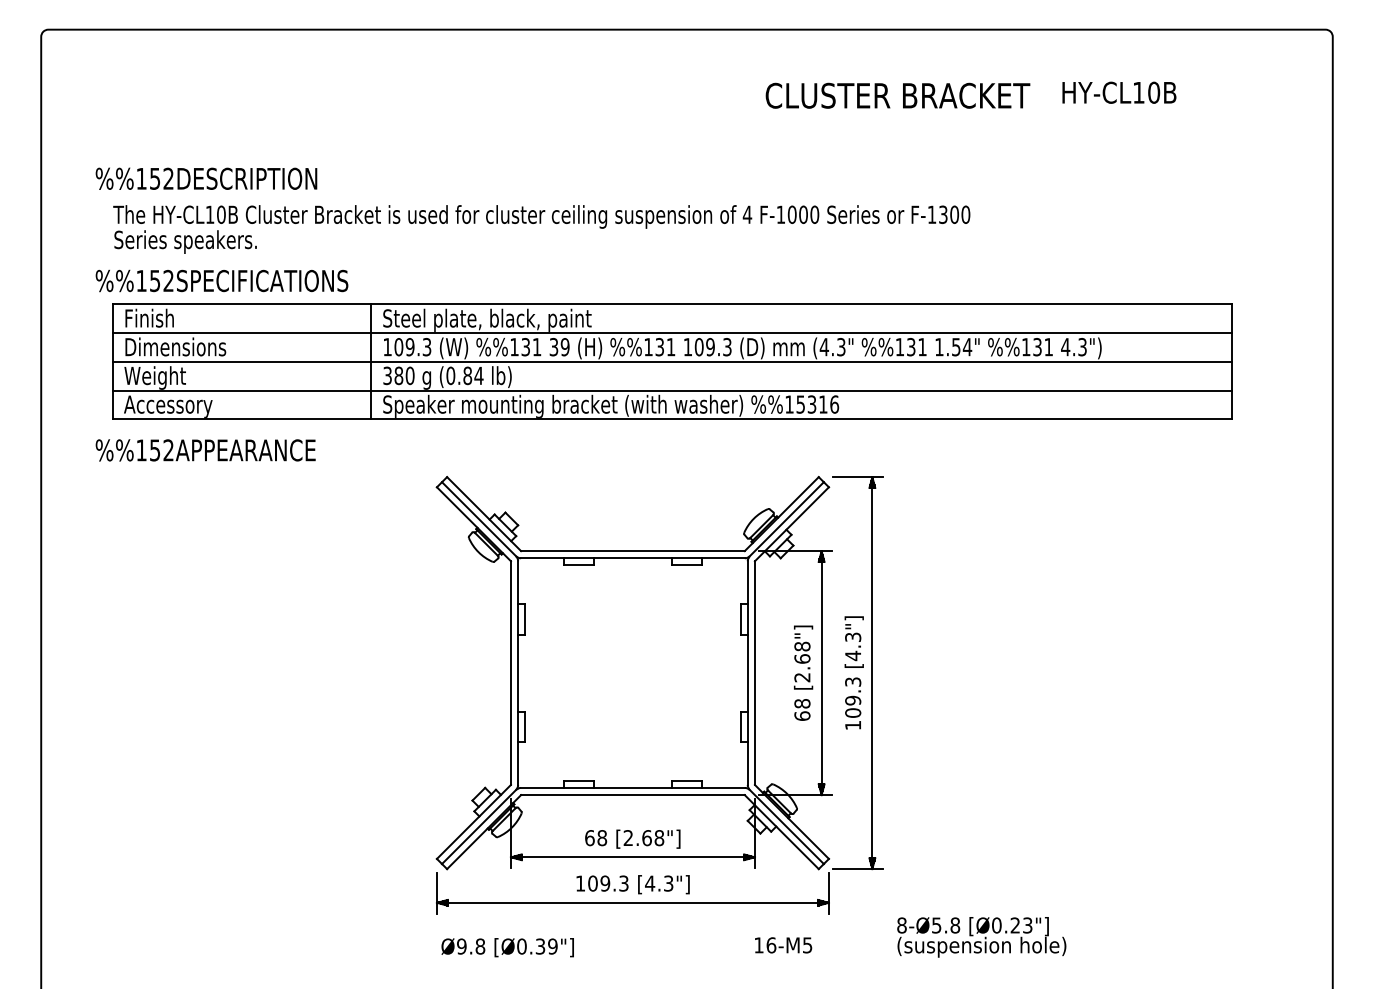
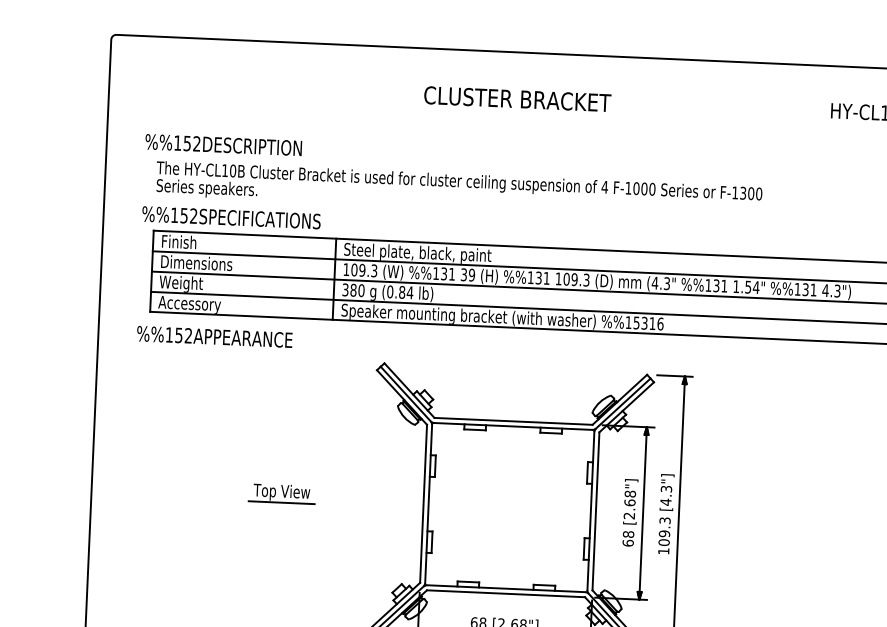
text: (897, 95) -> (517, 98), moved
part: (310, 667) -> (282, 493), added

